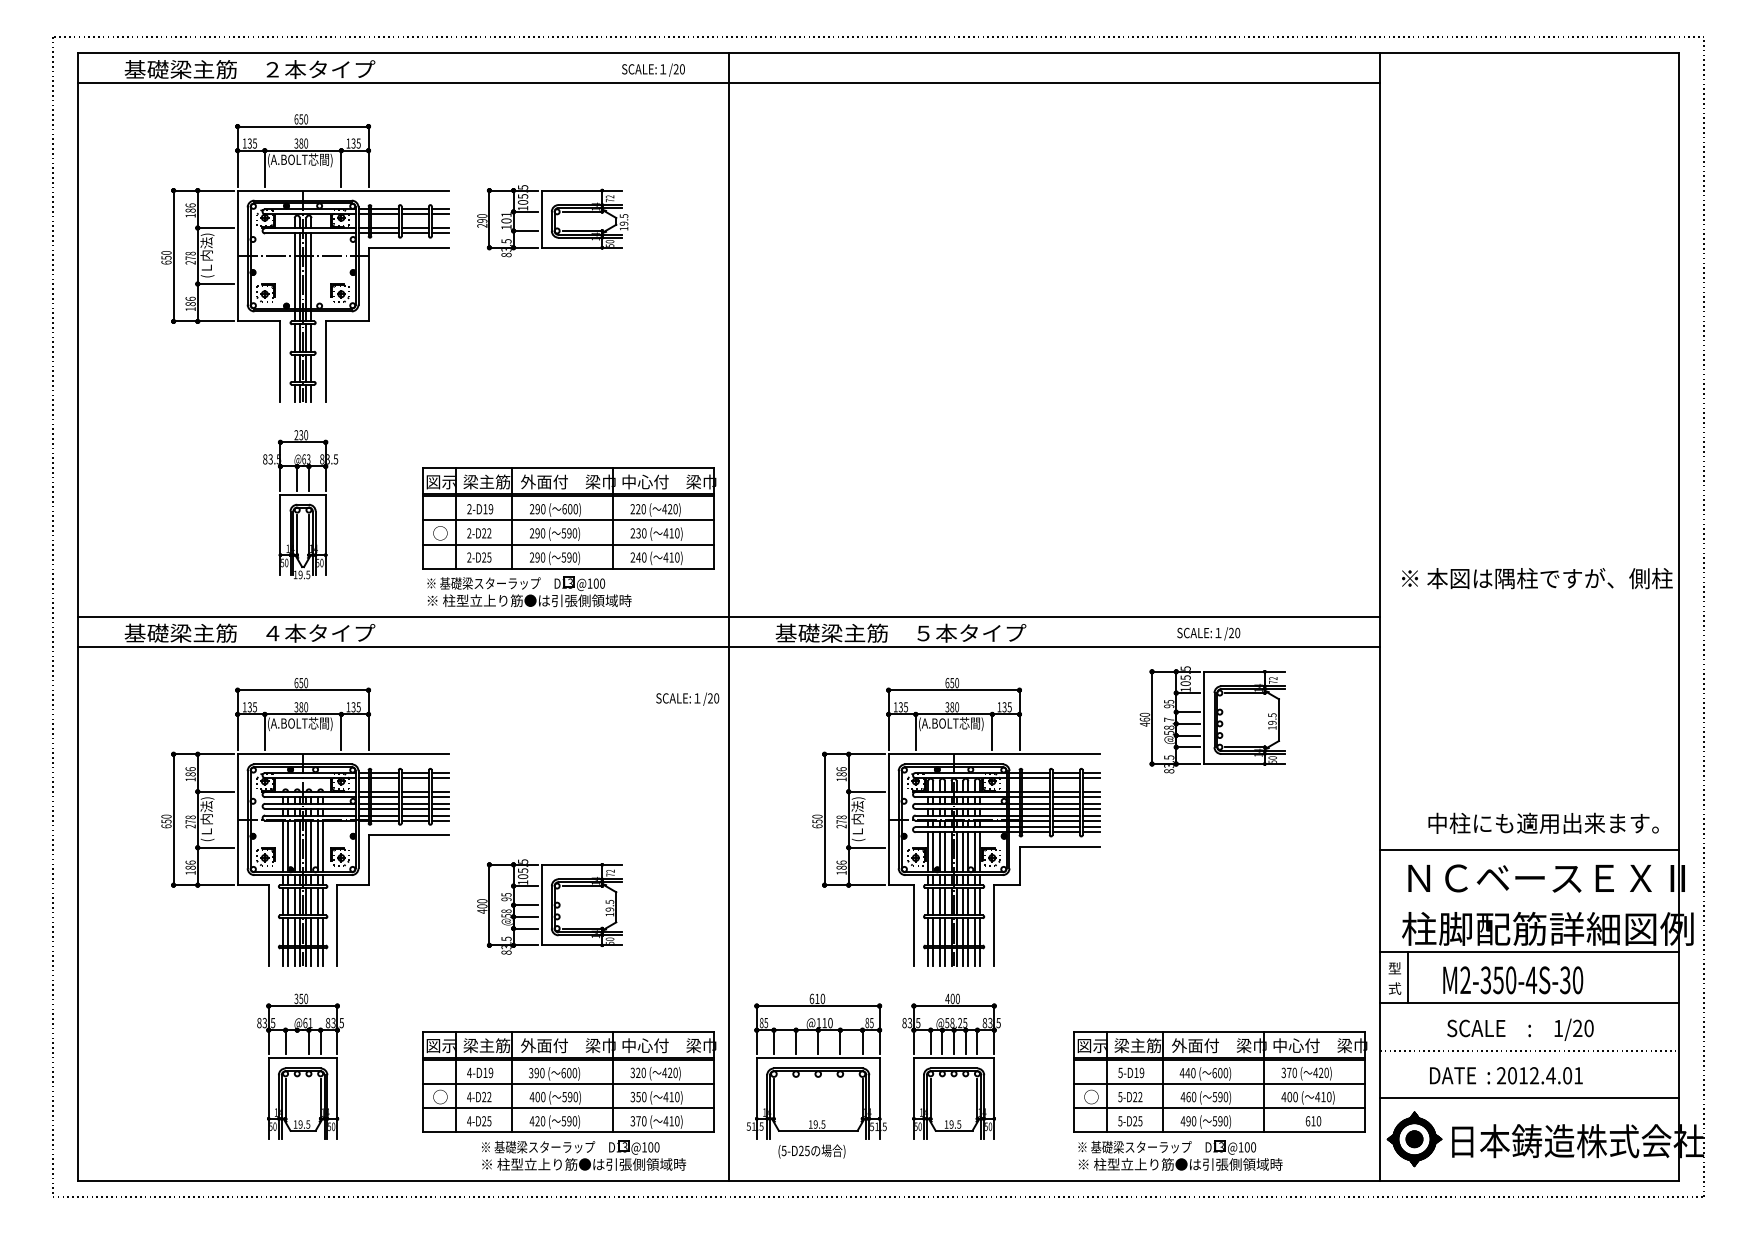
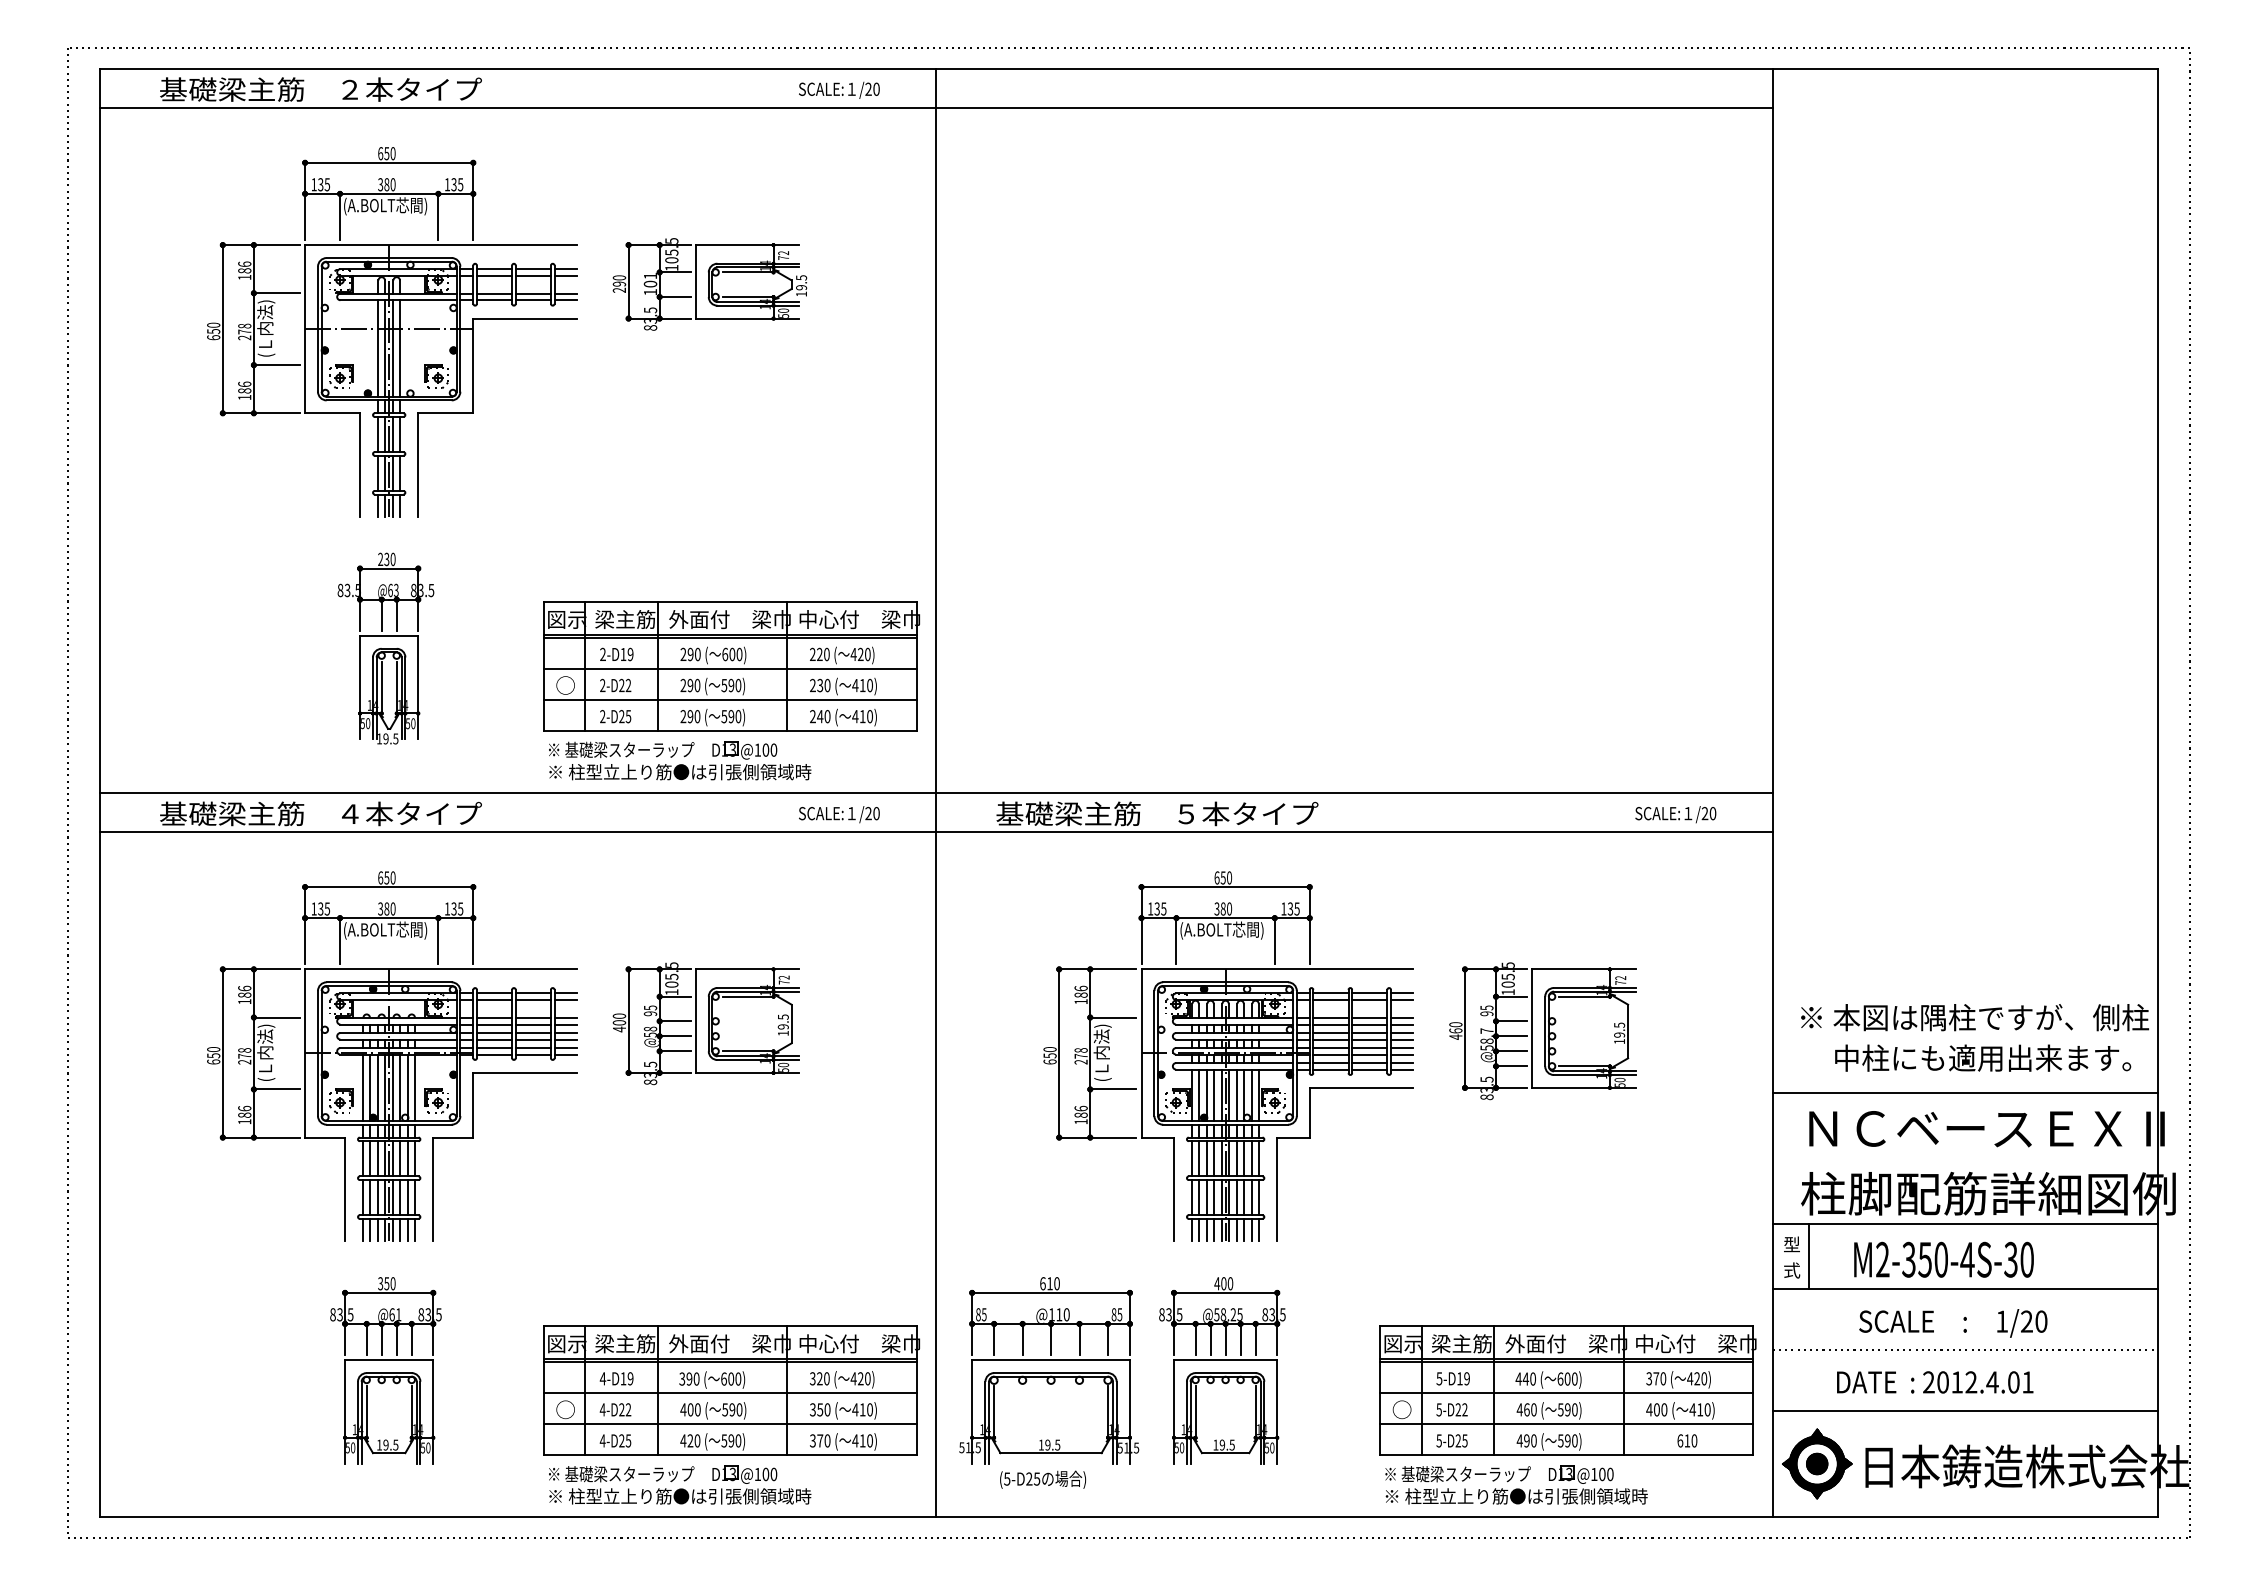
text: (1537, 578) -> (1975, 1017), moved
text: (1208, 633) -> (1675, 814), moved
text: (687, 699) -> (839, 814), moved
part: (1212, 720) -> (1542, 1031), moved
part: (549, 906) -> (705, 1023), moved
line: (297, 1041) -> (381, 1338), added
part: (584, 1155) -> (680, 1484), moved

